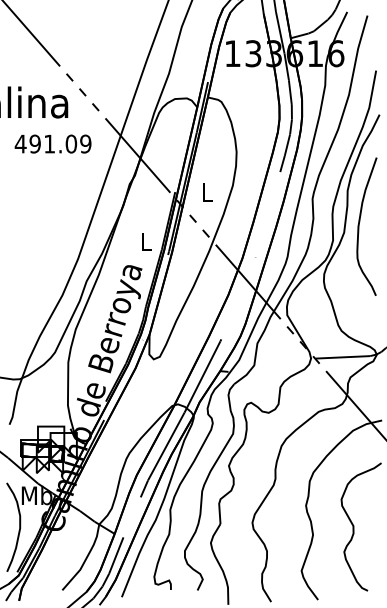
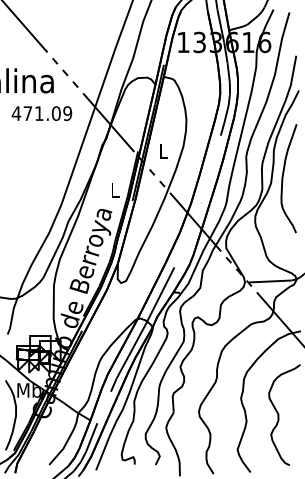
text: (34, 143) -> (27, 113), 491.09 -> 471.09

